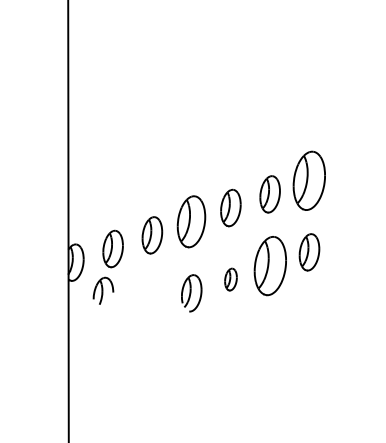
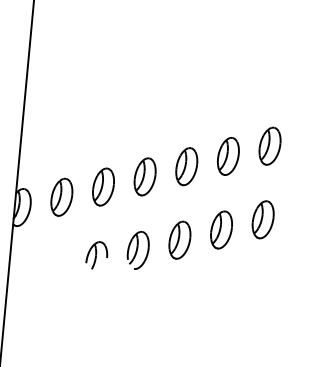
part: (309, 180) -> (270, 146), size x0.62
part: (191, 221) -> (145, 176), size x0.71
part: (269, 265) -> (220, 229), size x0.62
part: (230, 279) -> (179, 240), size x1.67
part: (103, 290) -> (97, 255), moved

